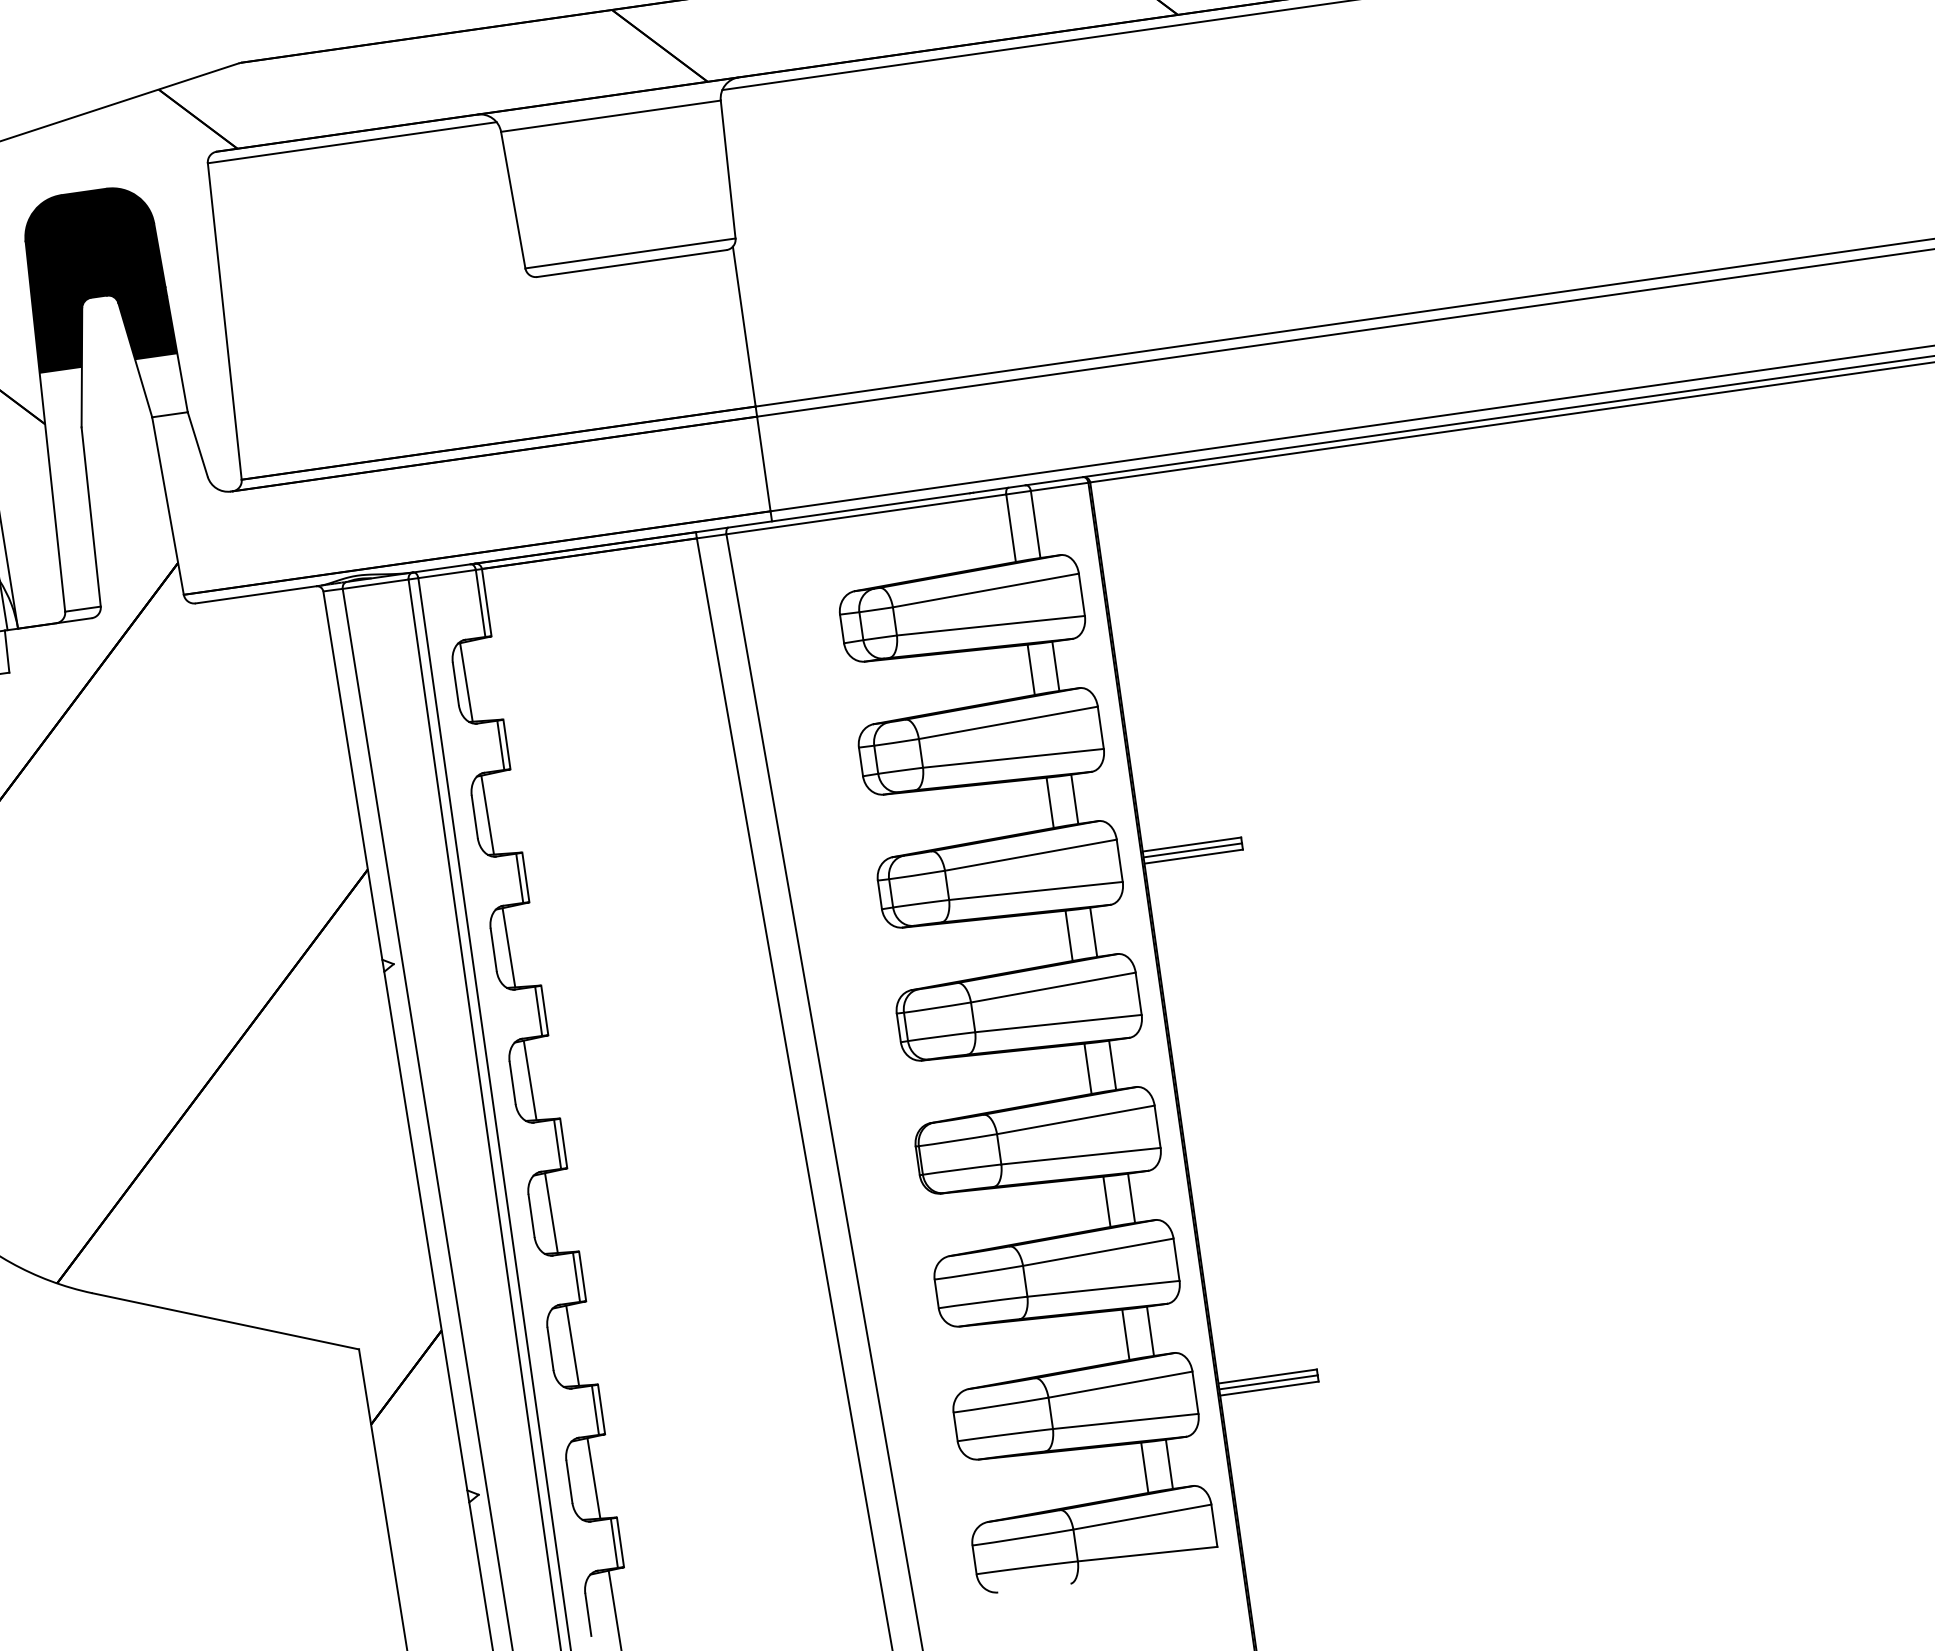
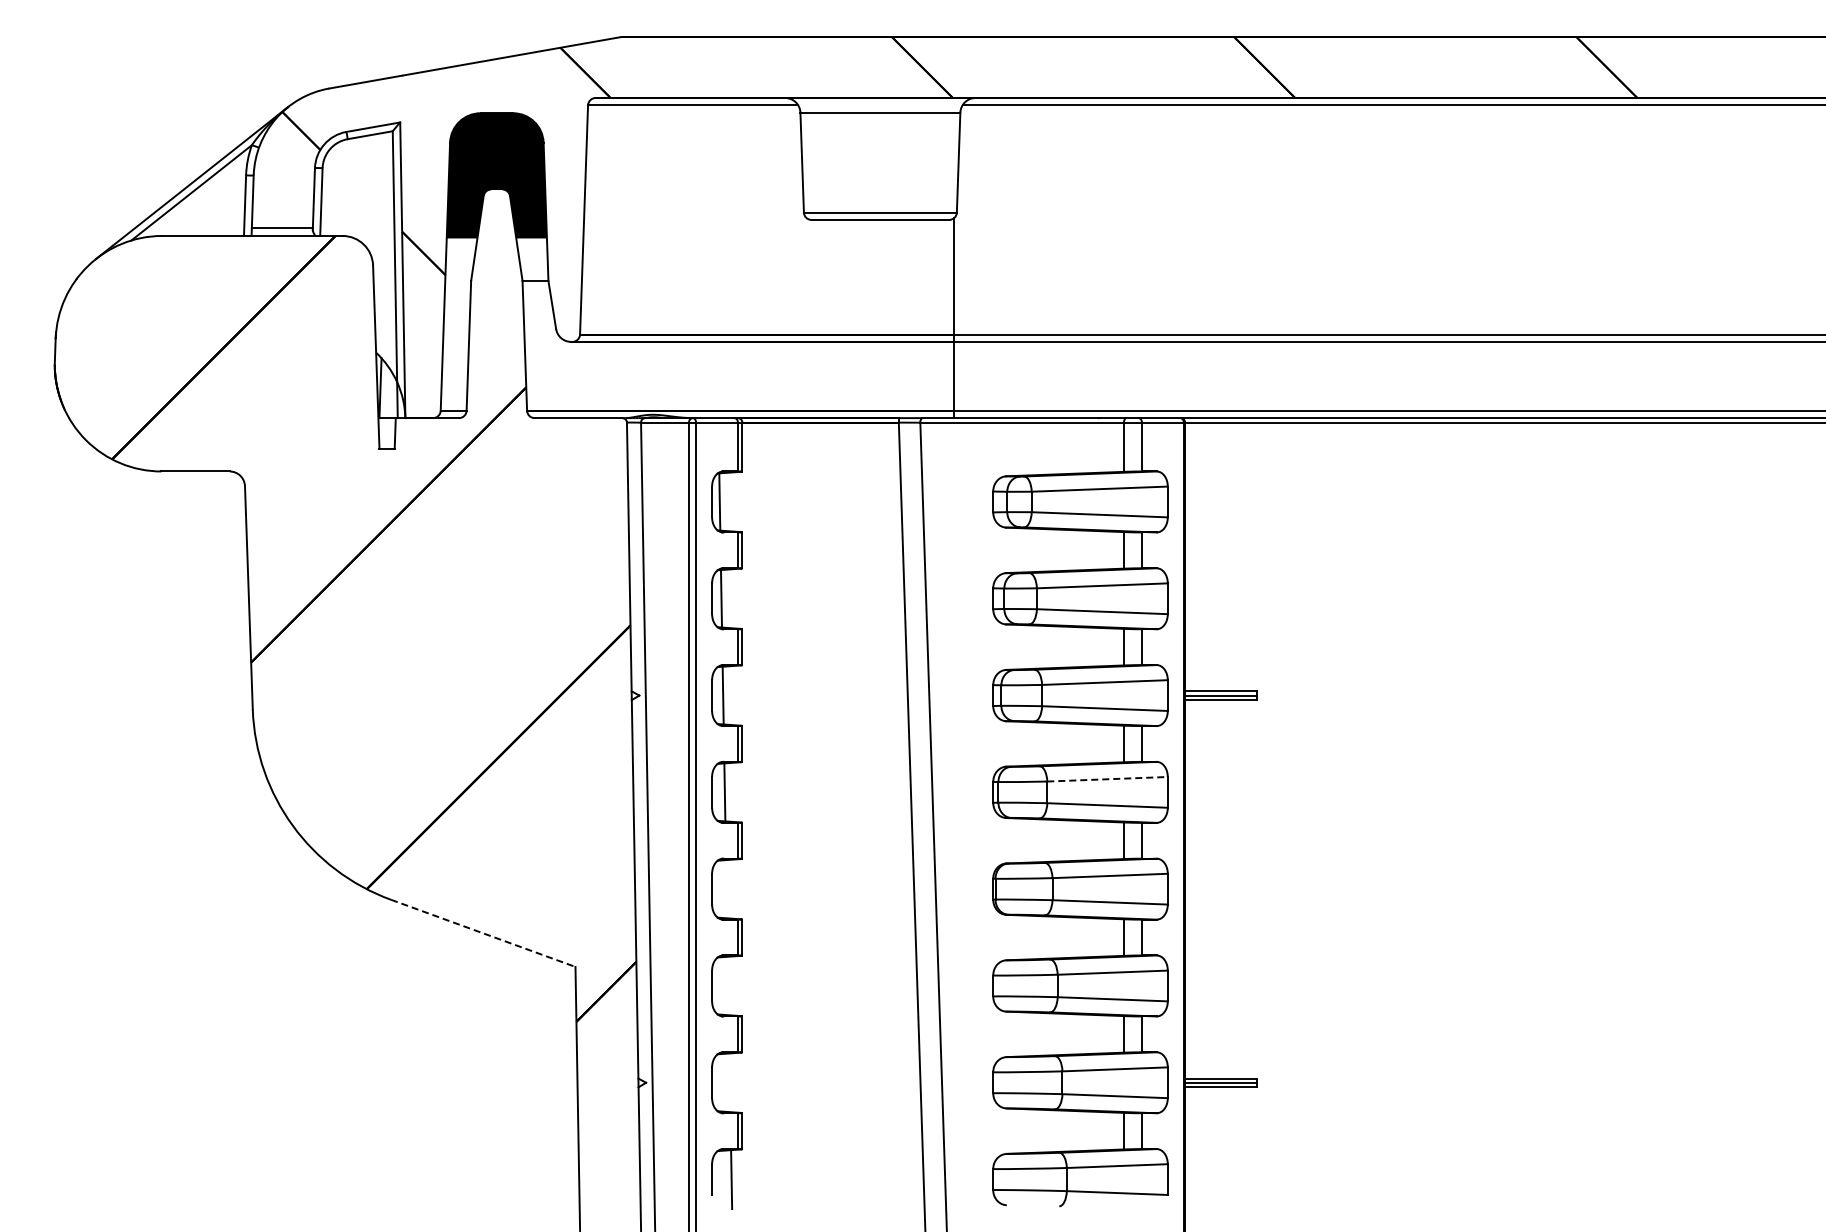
line: (1054, 987) -> (1108, 779), solid -> dashed
line: (551, 1213) -> (726, 889), removed
line: (226, 1321) -> (483, 933), solid -> dashed
line: (571, 1345) -> (727, 985), removed
line: (593, 1478) -> (729, 1082), removed

